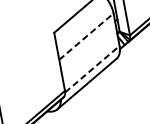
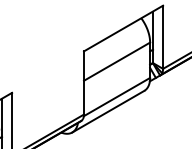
line: (86, 36) -> (117, 61), dashed -> solid
line: (92, 68) -> (117, 96), dashed -> solid

